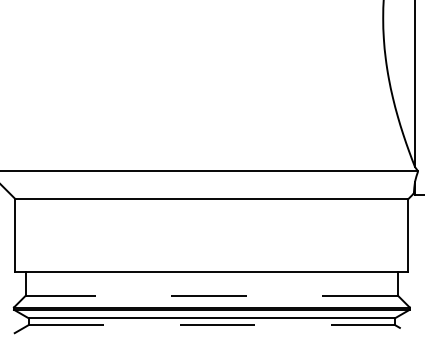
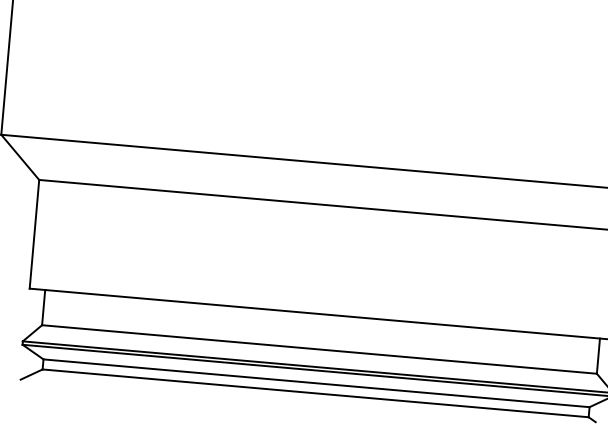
line: (211, 295) -> (318, 349), dashed -> solid
line: (212, 325) -> (316, 394), dashed -> solid

